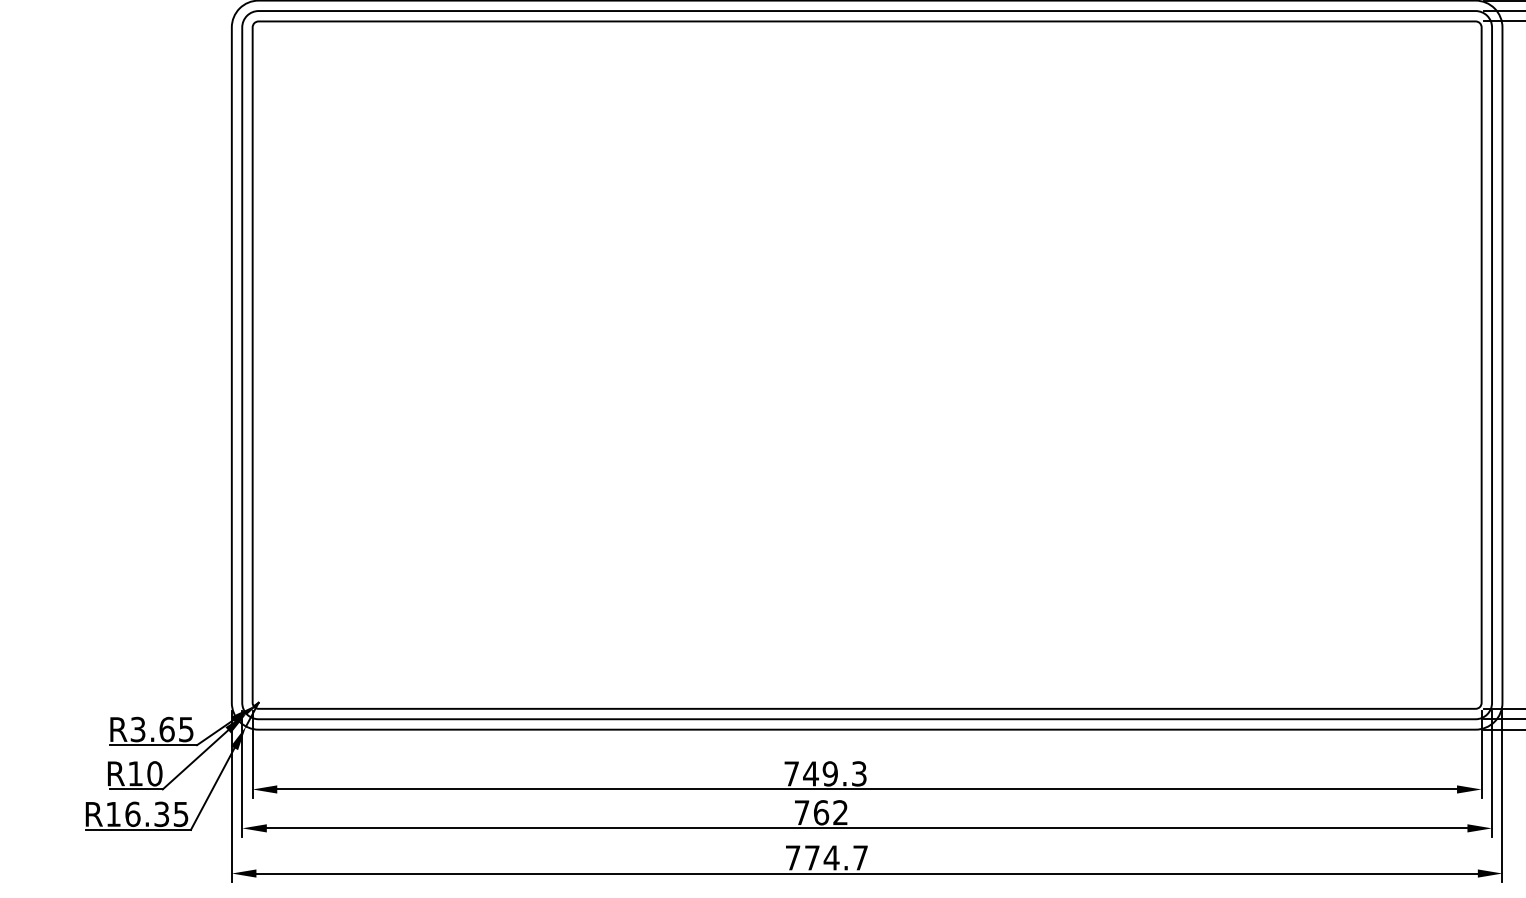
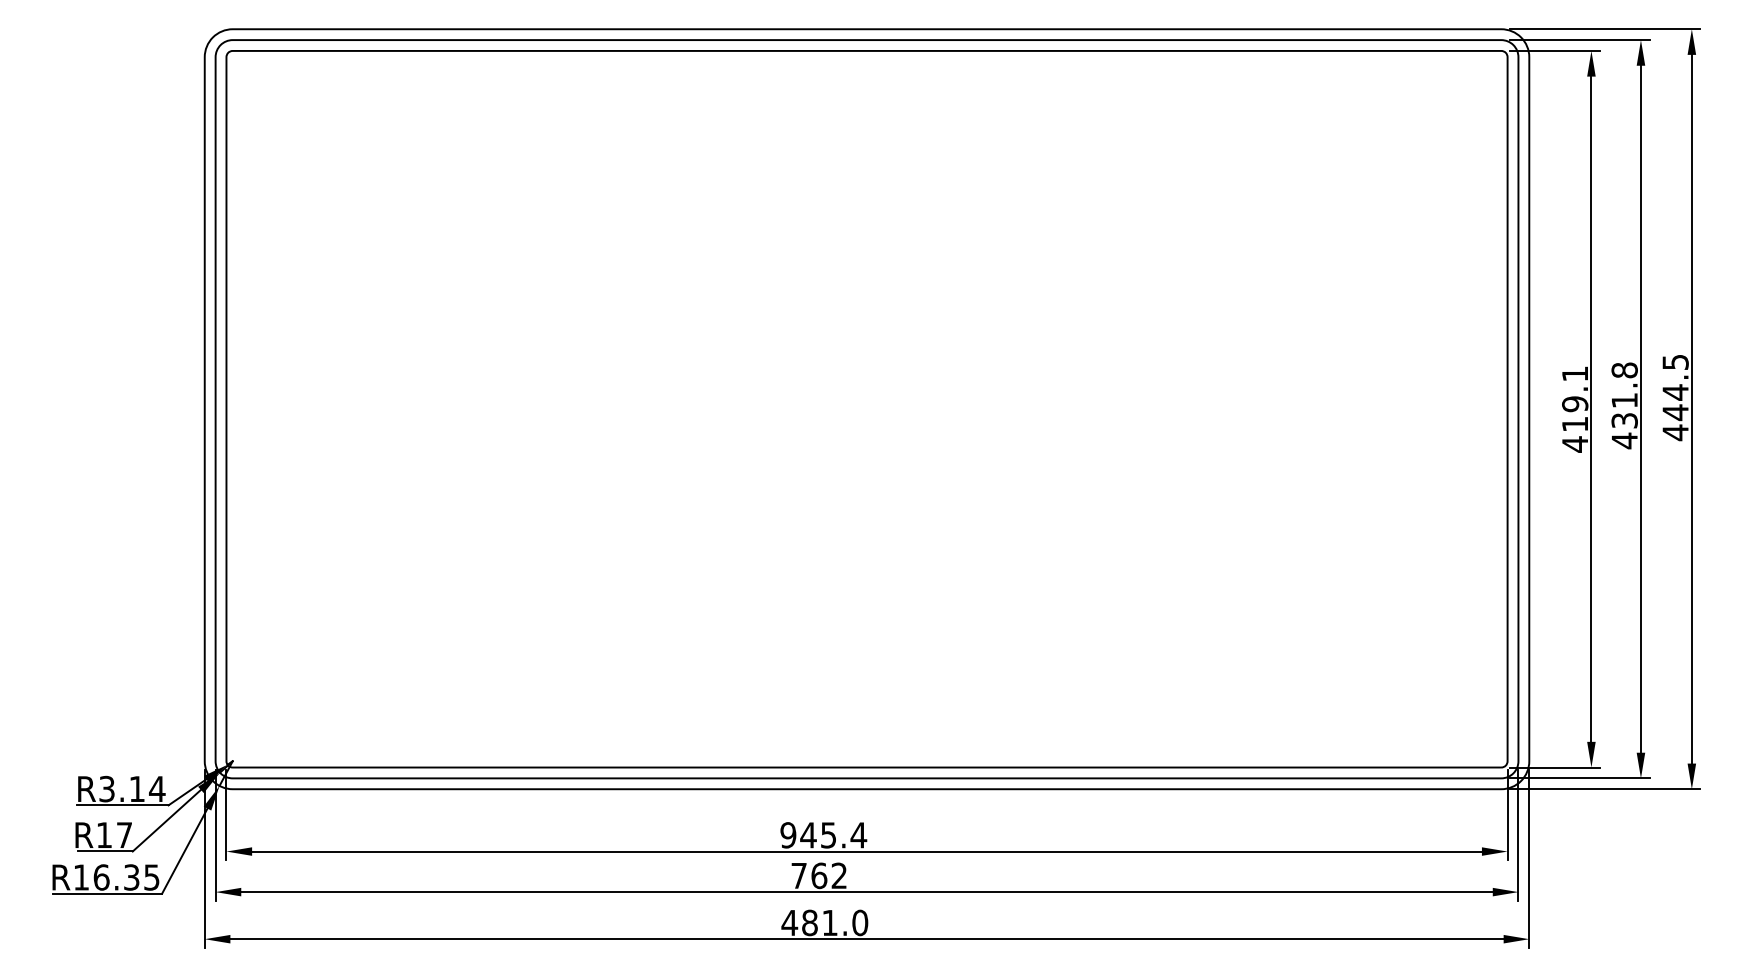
text: (176, 728) -> (147, 788), R3.65 -> R3.14
text: (154, 774) -> (124, 835), R10 -> R17
text: (825, 774) -> (823, 835), 749.3 -> 945.4
text: (826, 857) -> (824, 922), 774.7 -> 481.0

